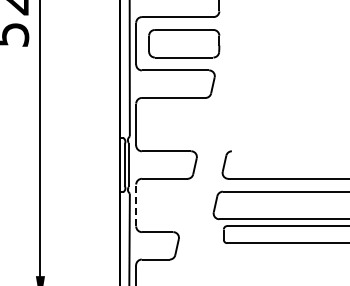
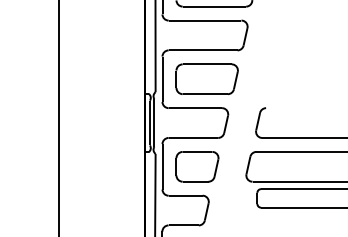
part: (177, 124) -> (207, 79), added
line: (136, 205) -> (162, 166), dashed -> solid
part: (168, 205) -> (197, 166), added

